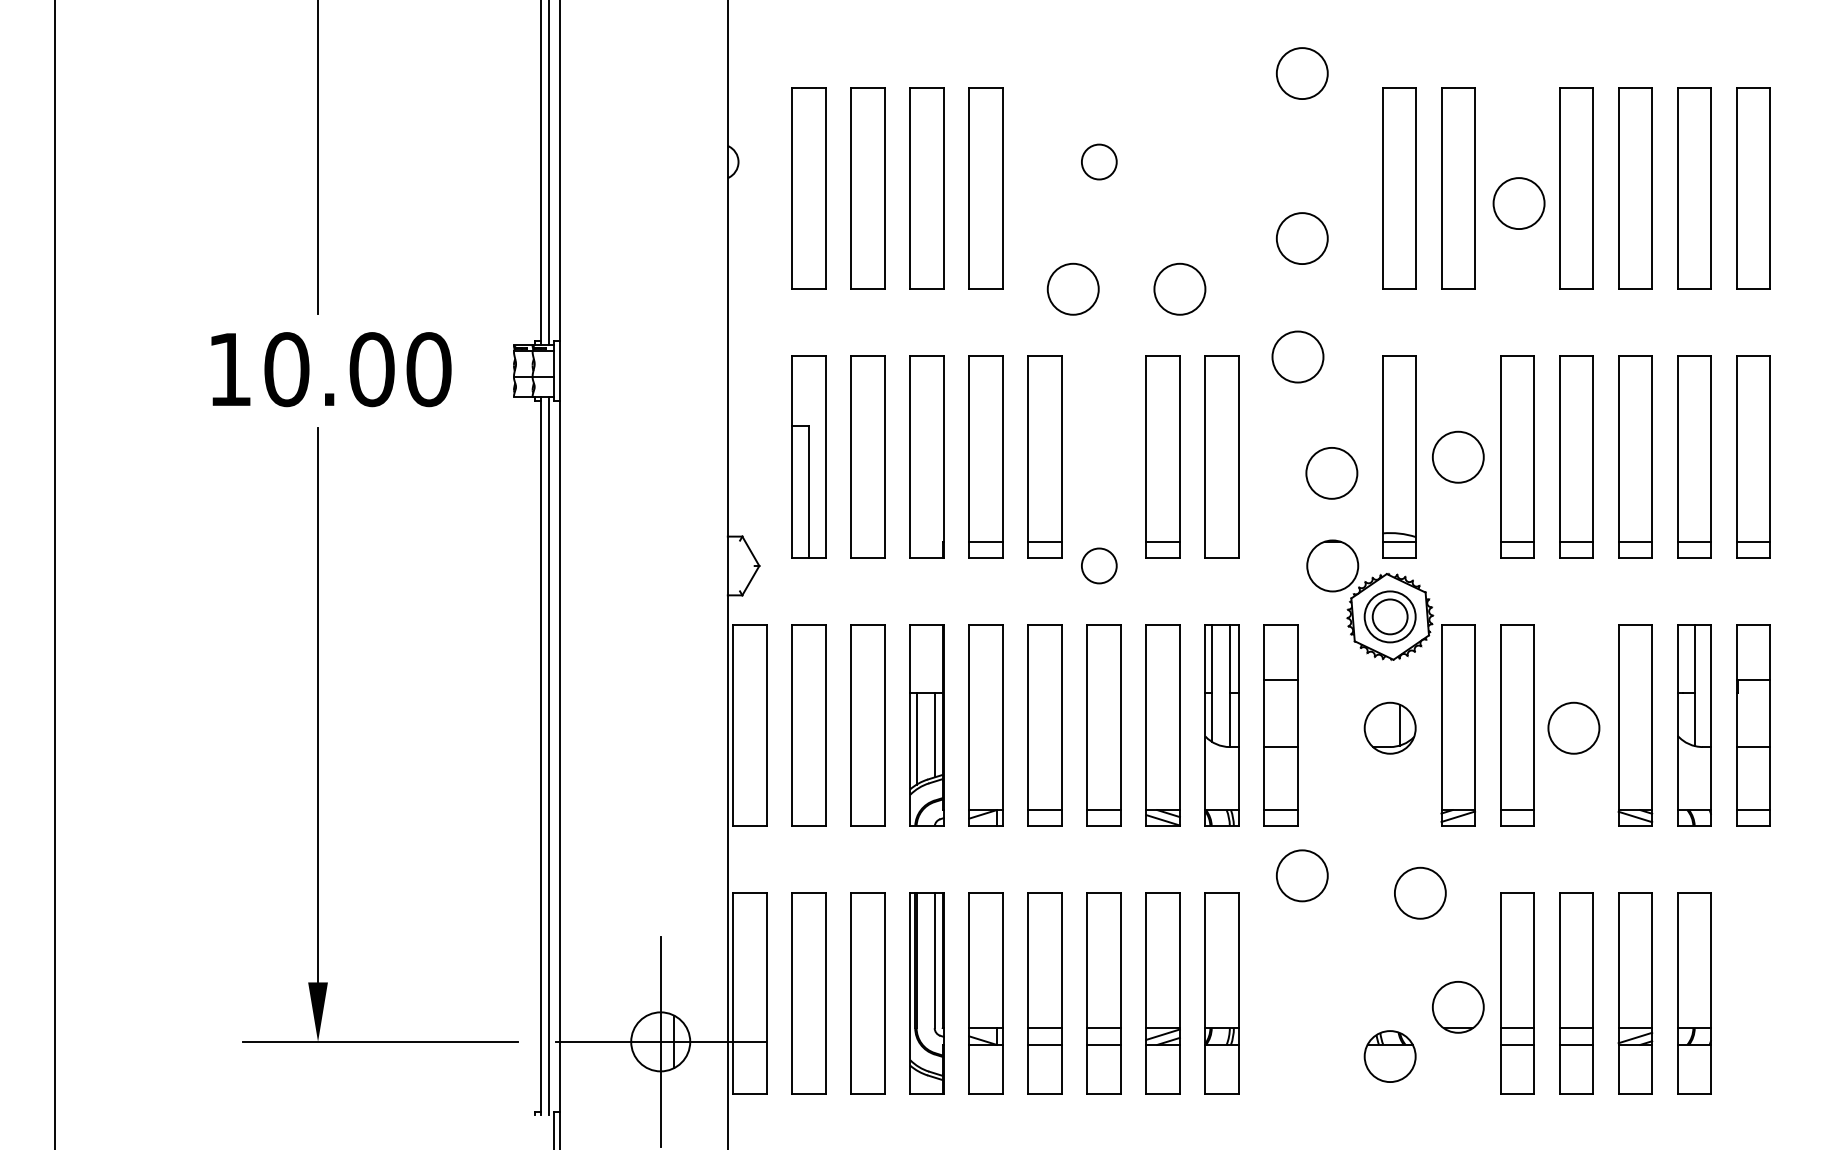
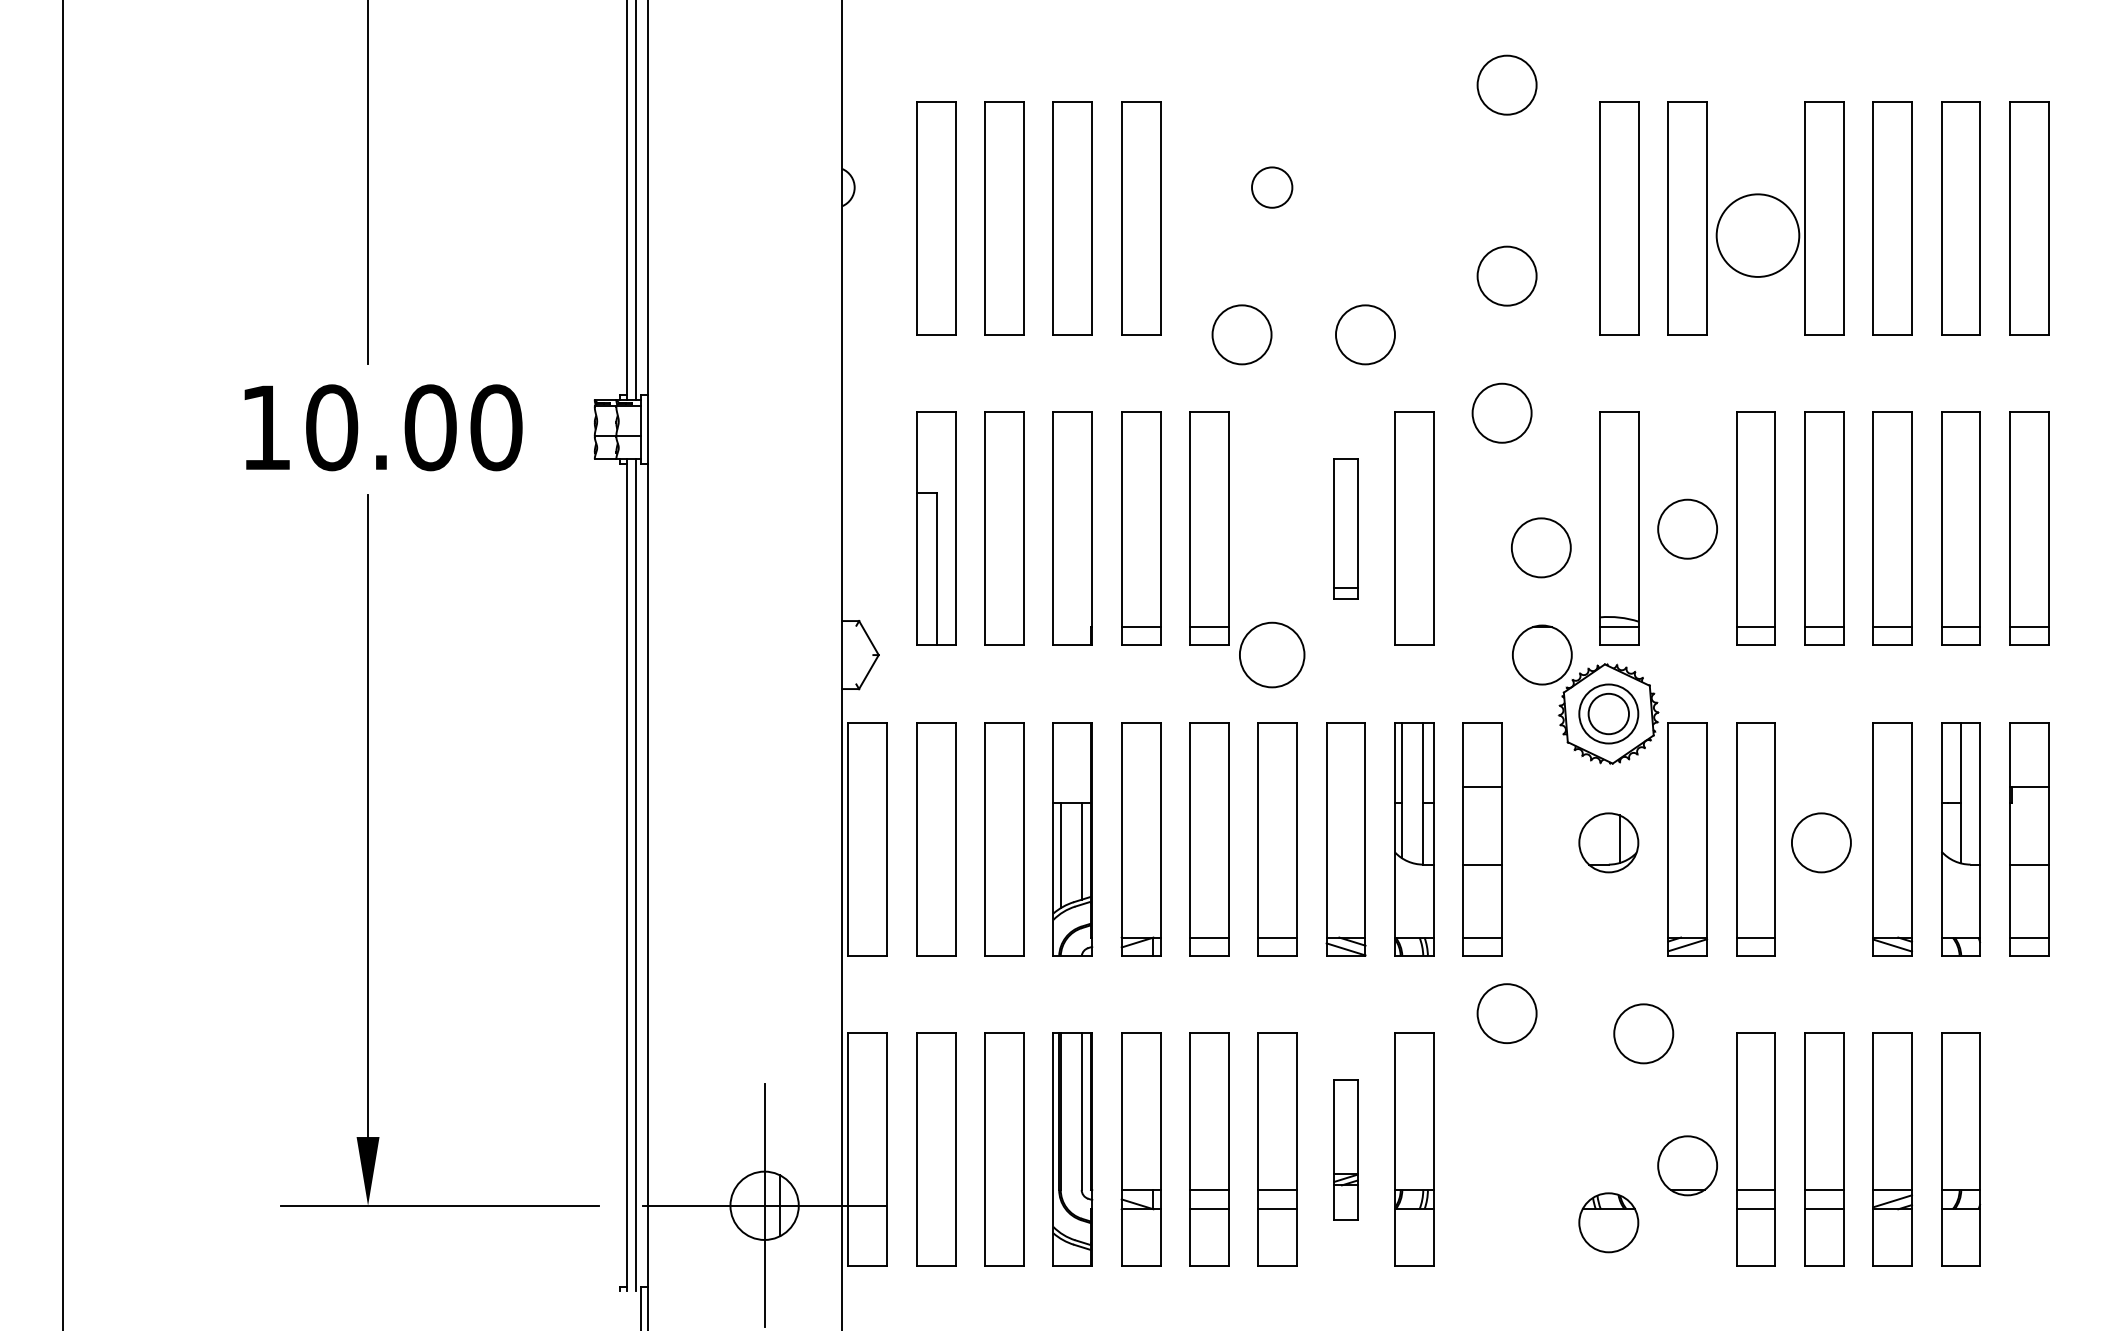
circle: (1518, 203) -> (1757, 235), size x1.4
part: (1162, 456) -> (1345, 528), size x0.6
circle: (1099, 565) -> (1272, 654), size x1.6
part: (1162, 993) -> (1345, 1149), size x0.6

